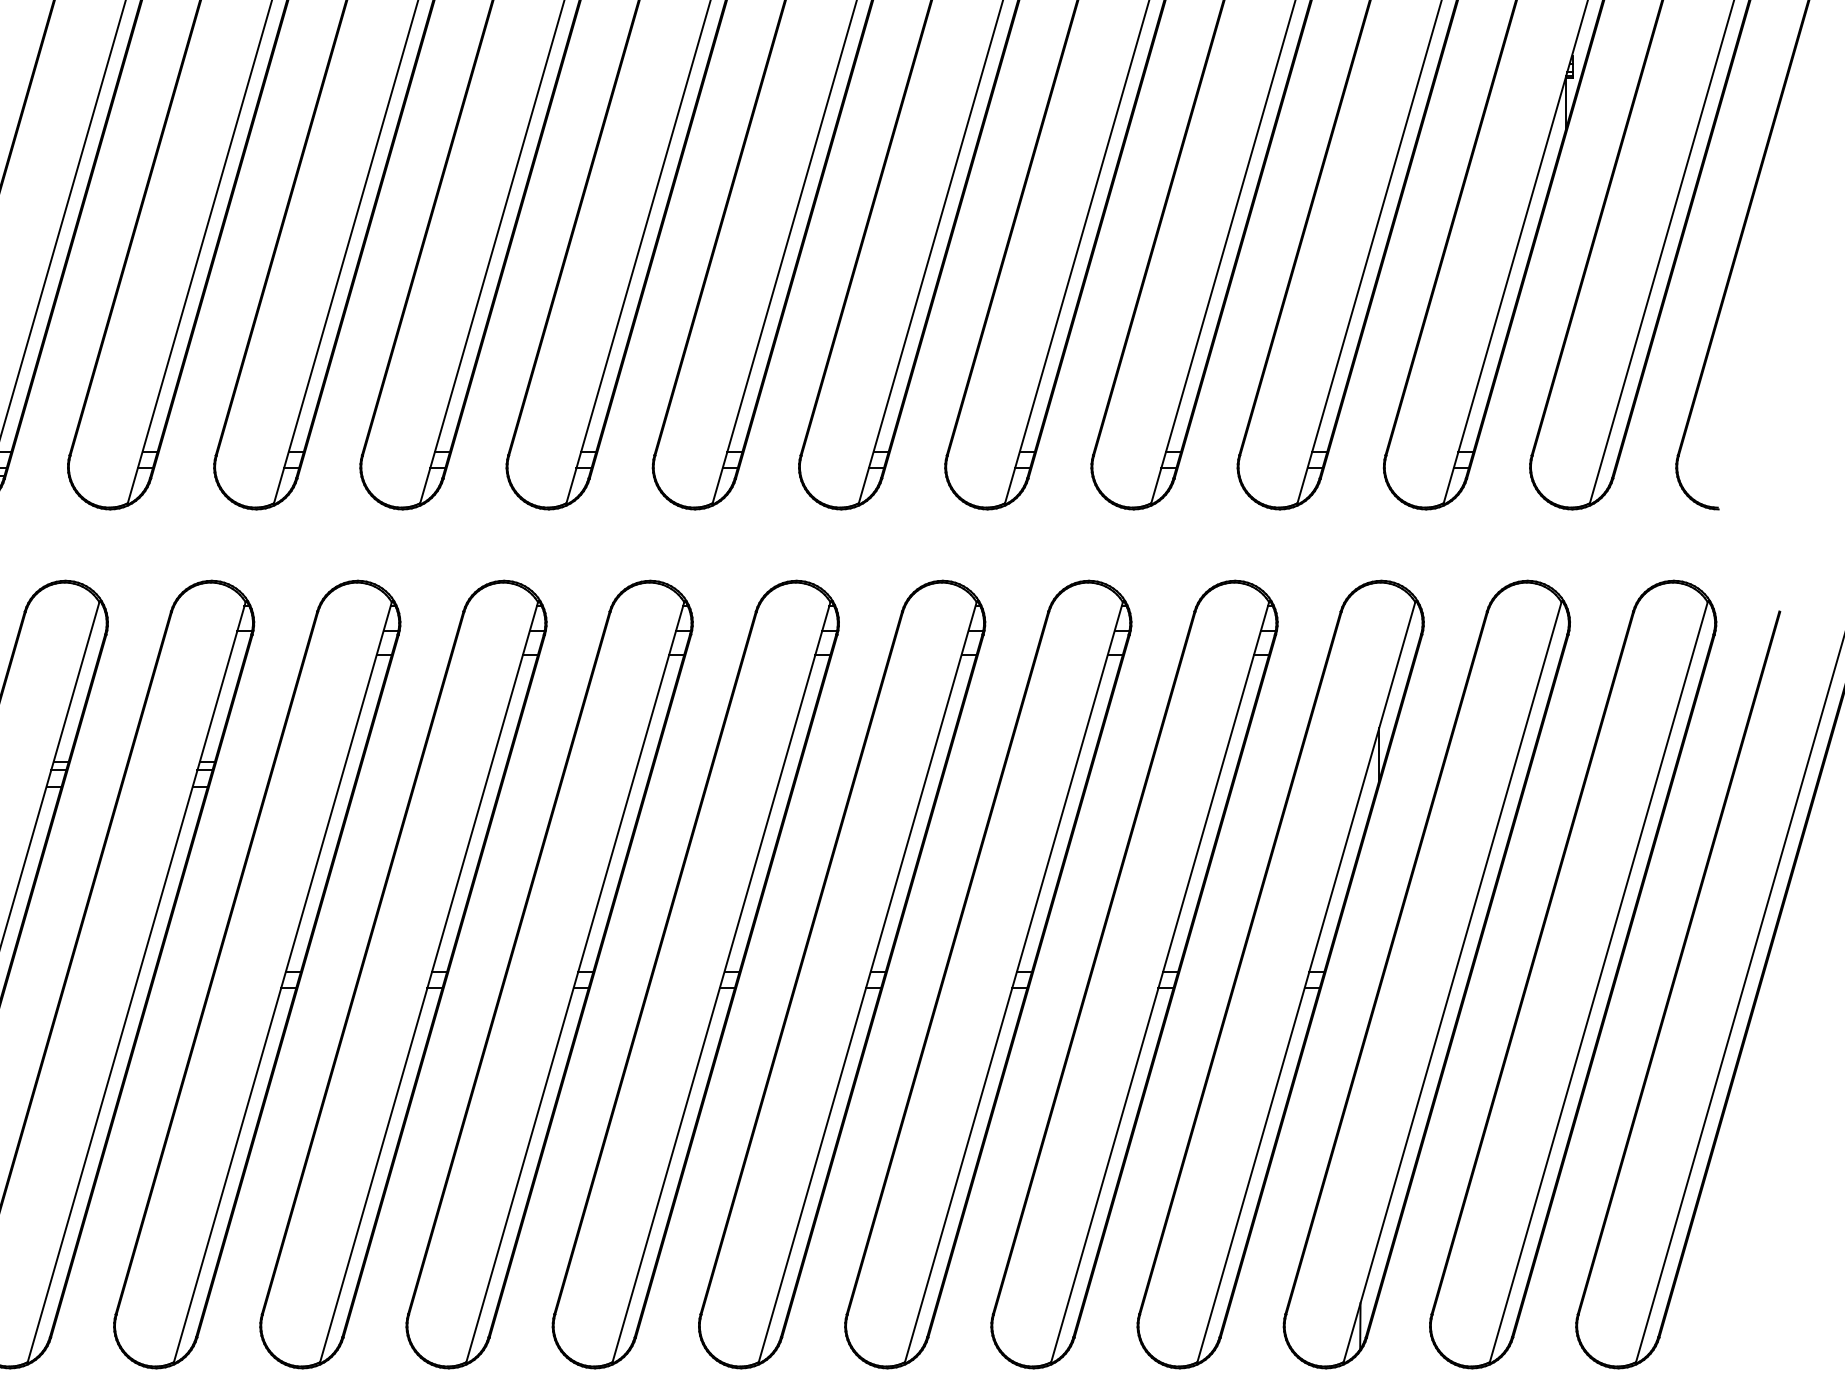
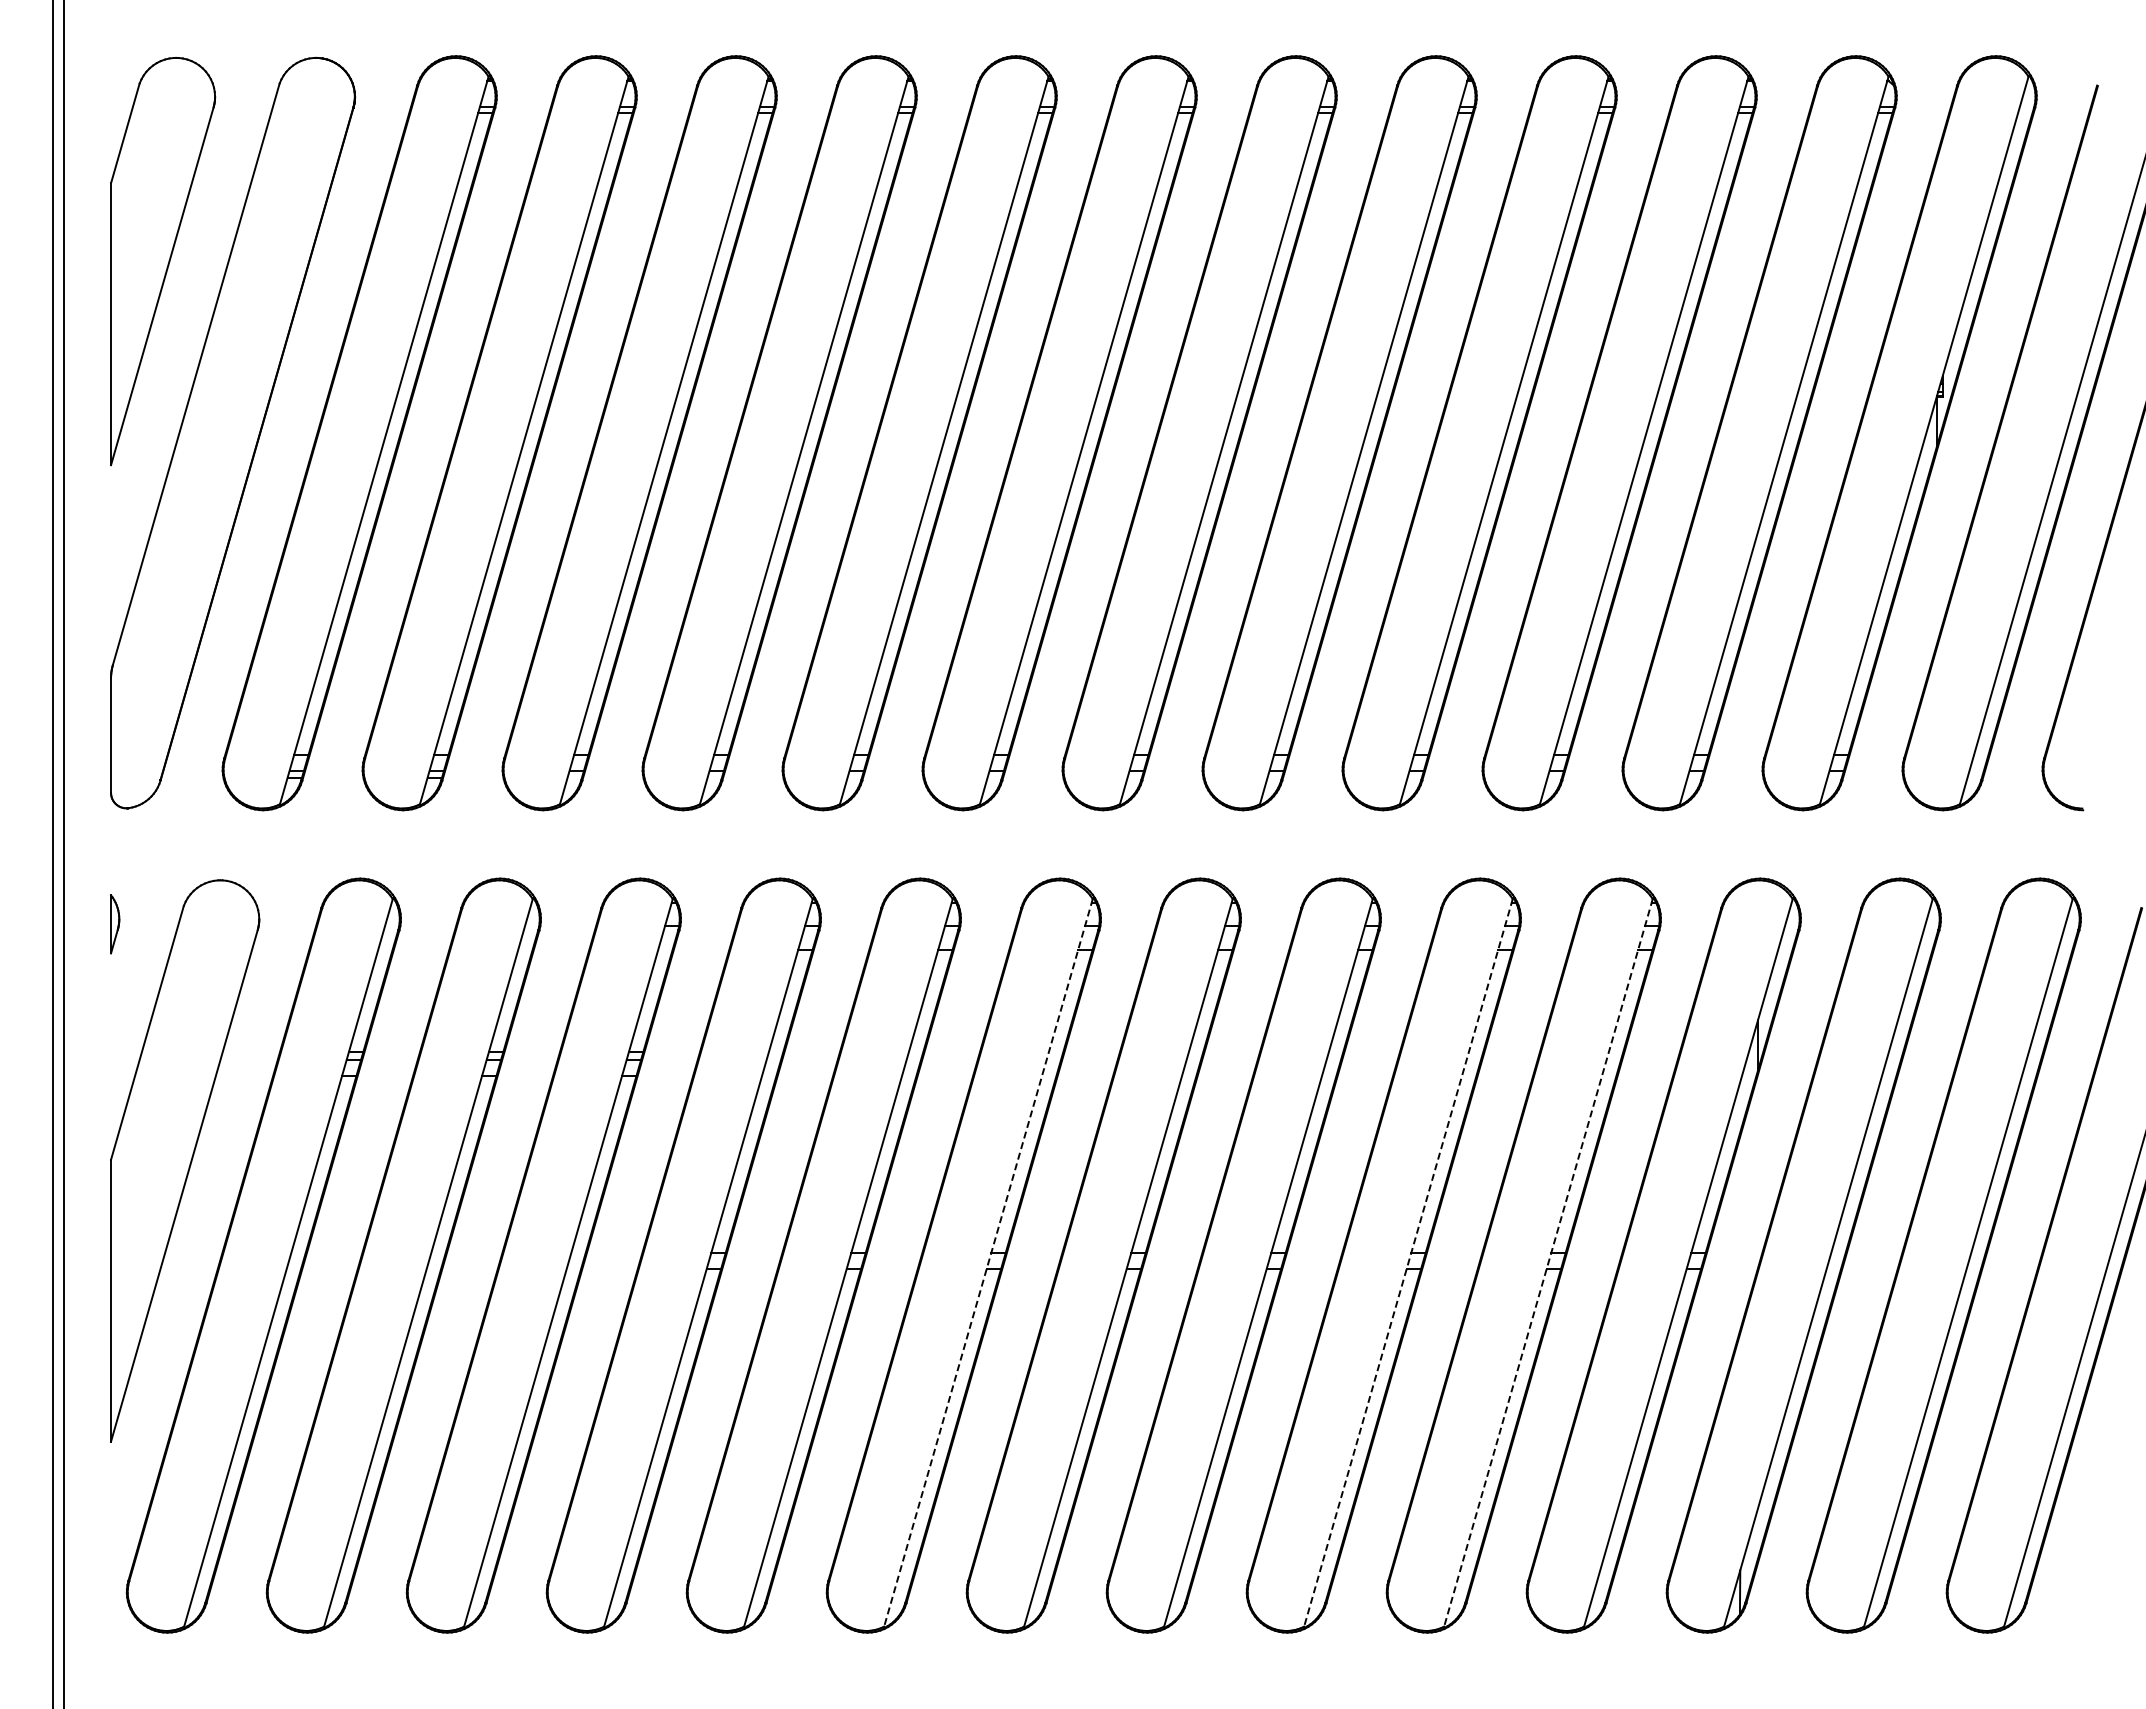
line: (575, 981) -> (988, 1262), solid -> dashed
line: (1014, 981) -> (1408, 1262), solid -> dashed
line: (1160, 981) -> (1548, 1262), solid -> dashed

